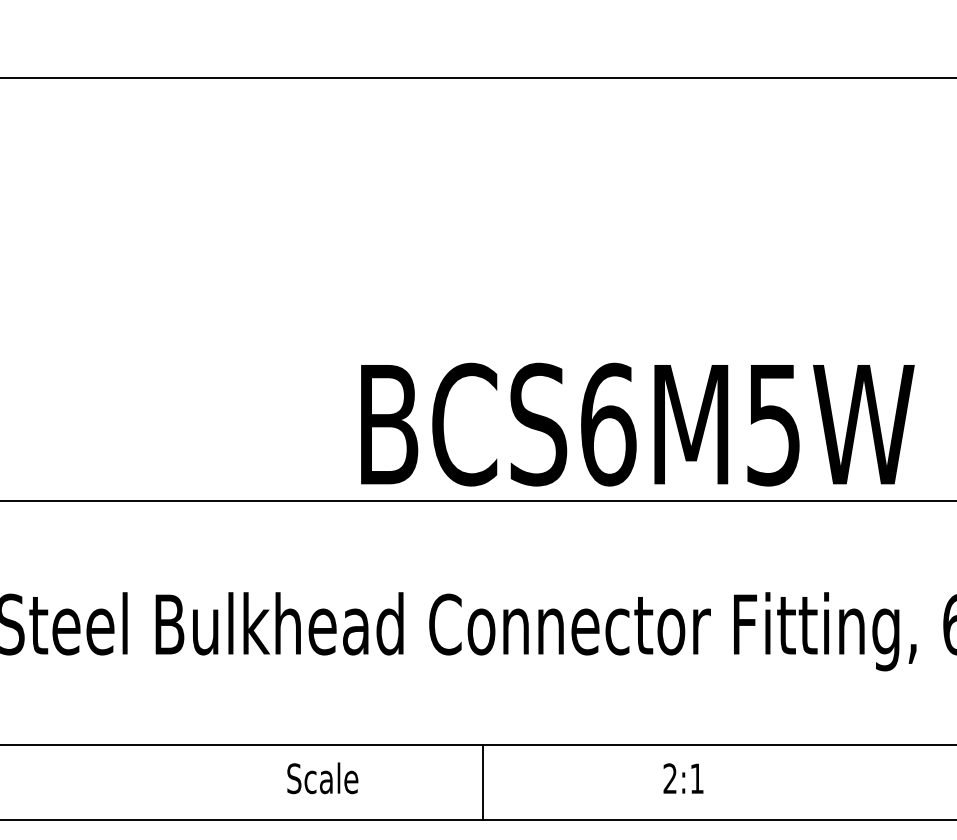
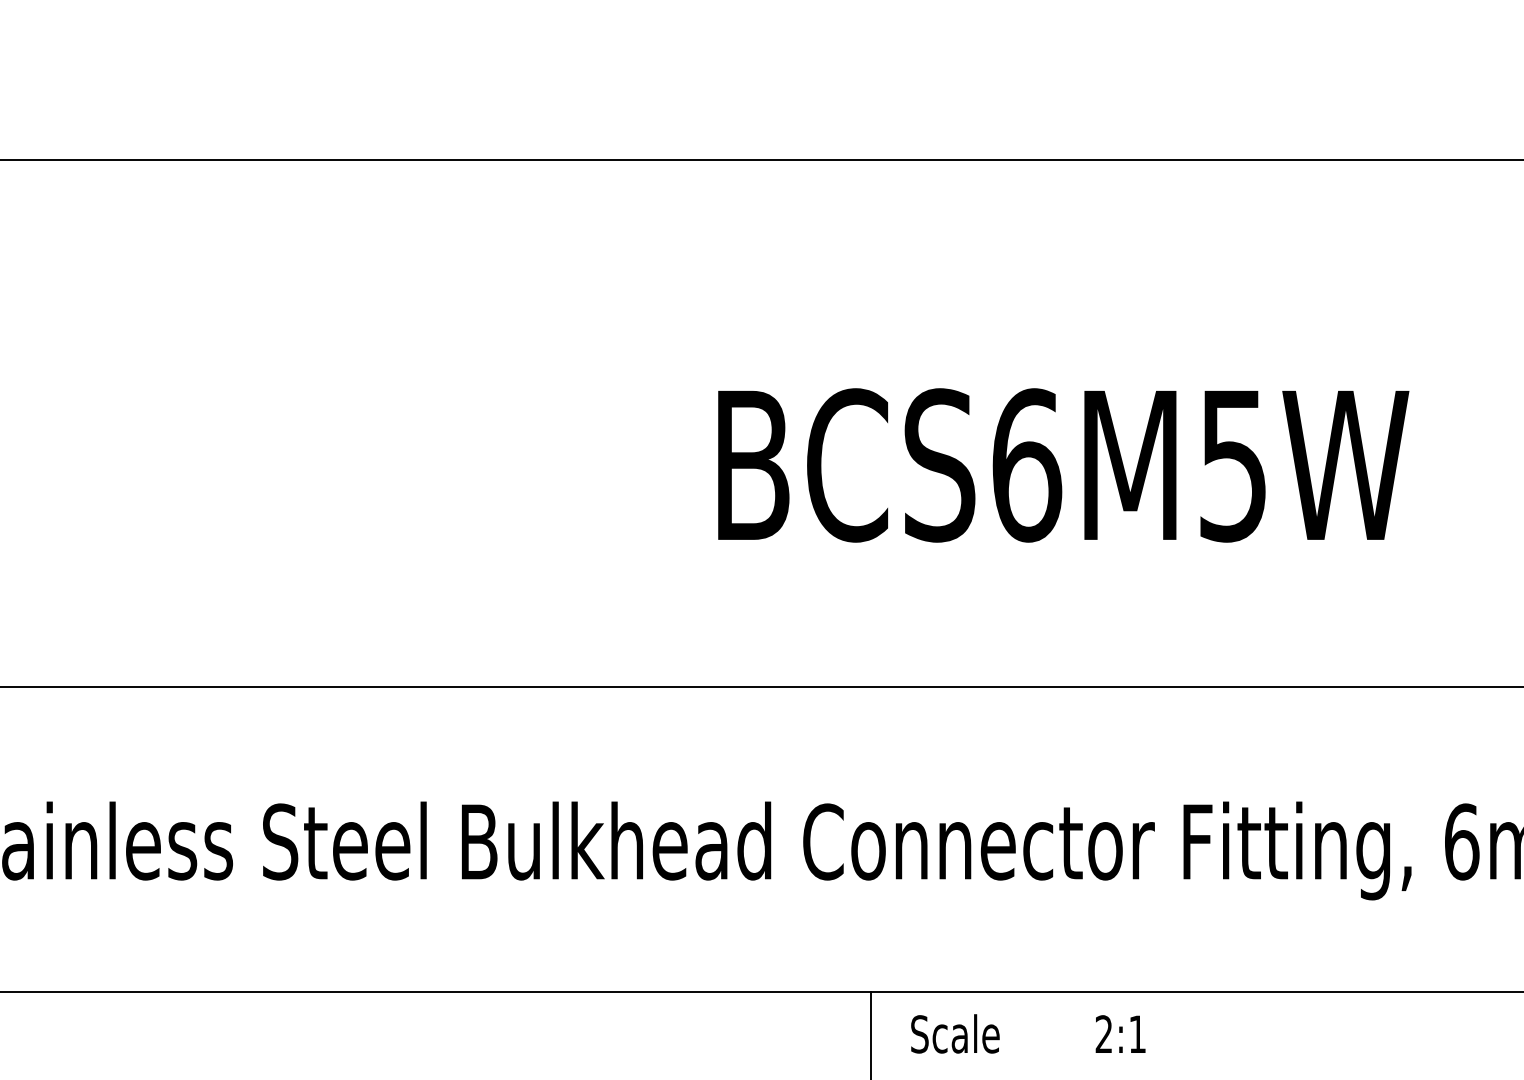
text: (637, 424) -> (1063, 465), moved
text: (322, 777) -> (955, 1033), moved

